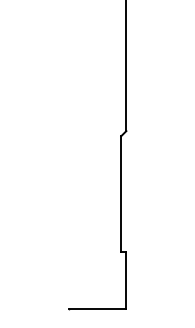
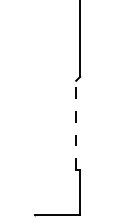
line: (121, 193) -> (76, 125), solid -> dashed

